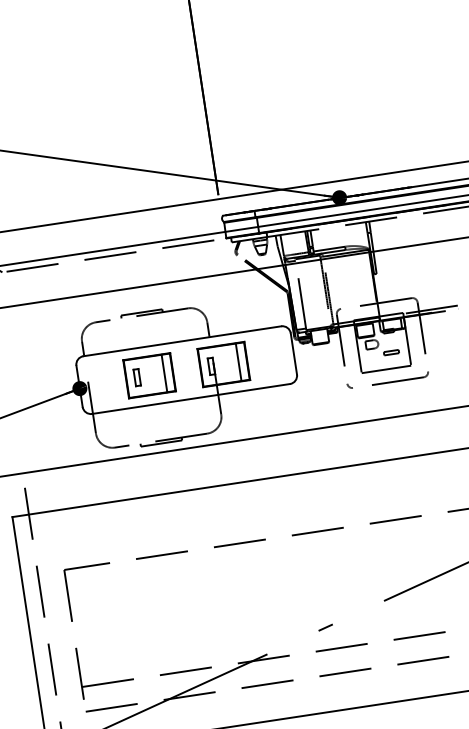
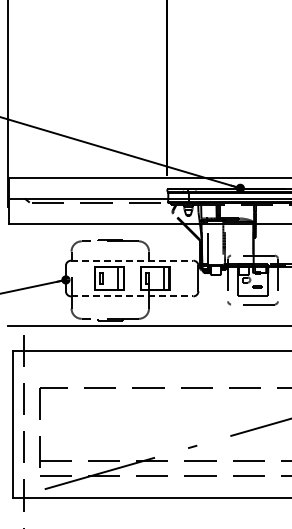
line: (182, 340) -> (132, 260), solid -> dashed
line: (191, 399) -> (132, 296), solid -> dashed

